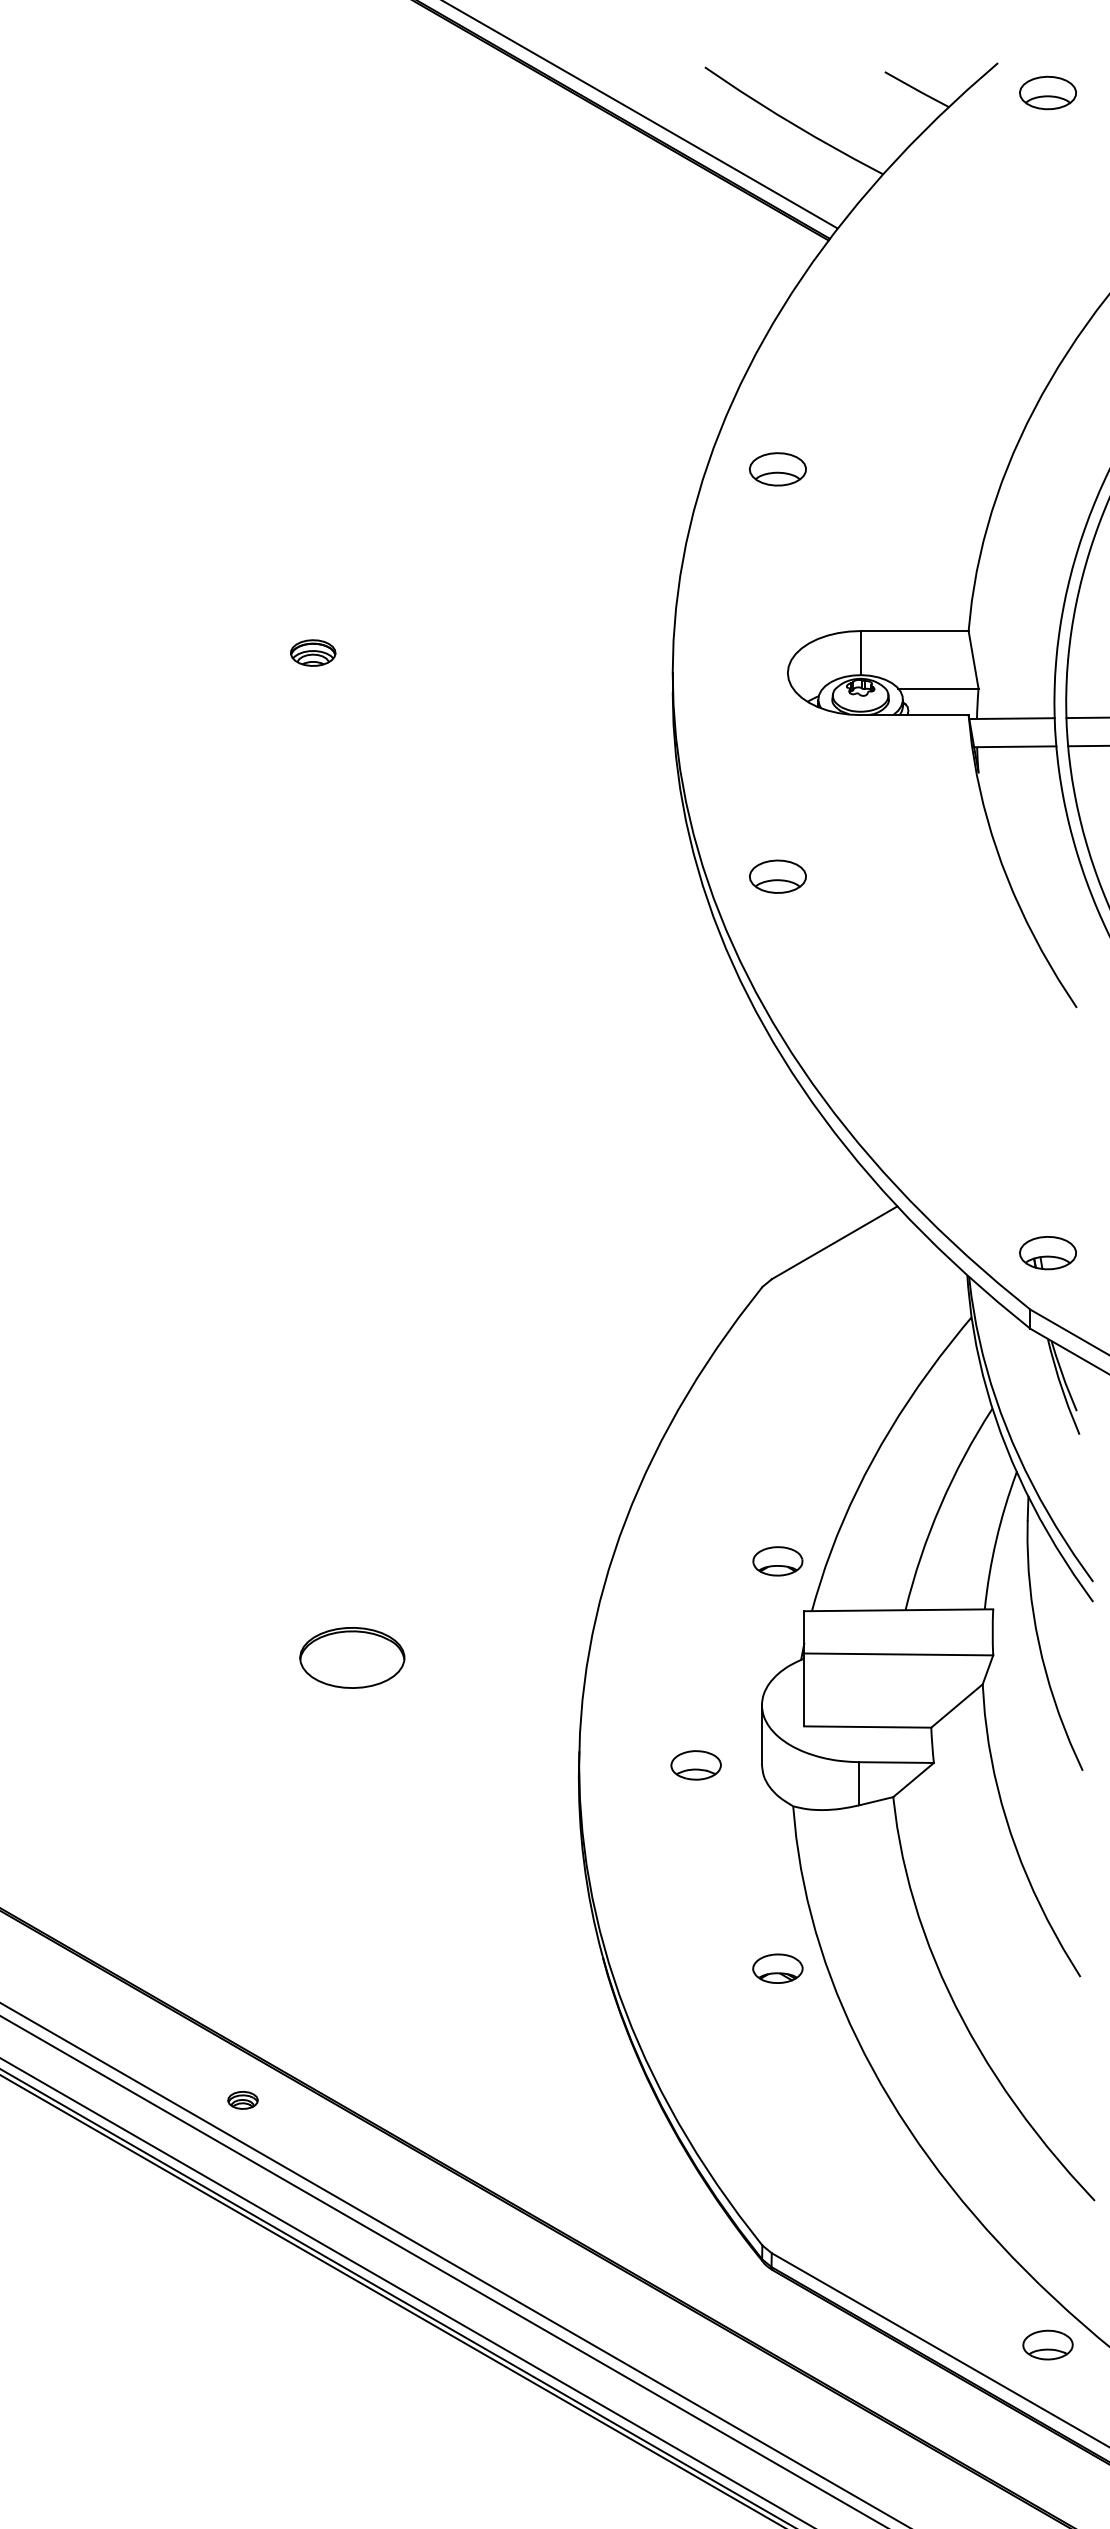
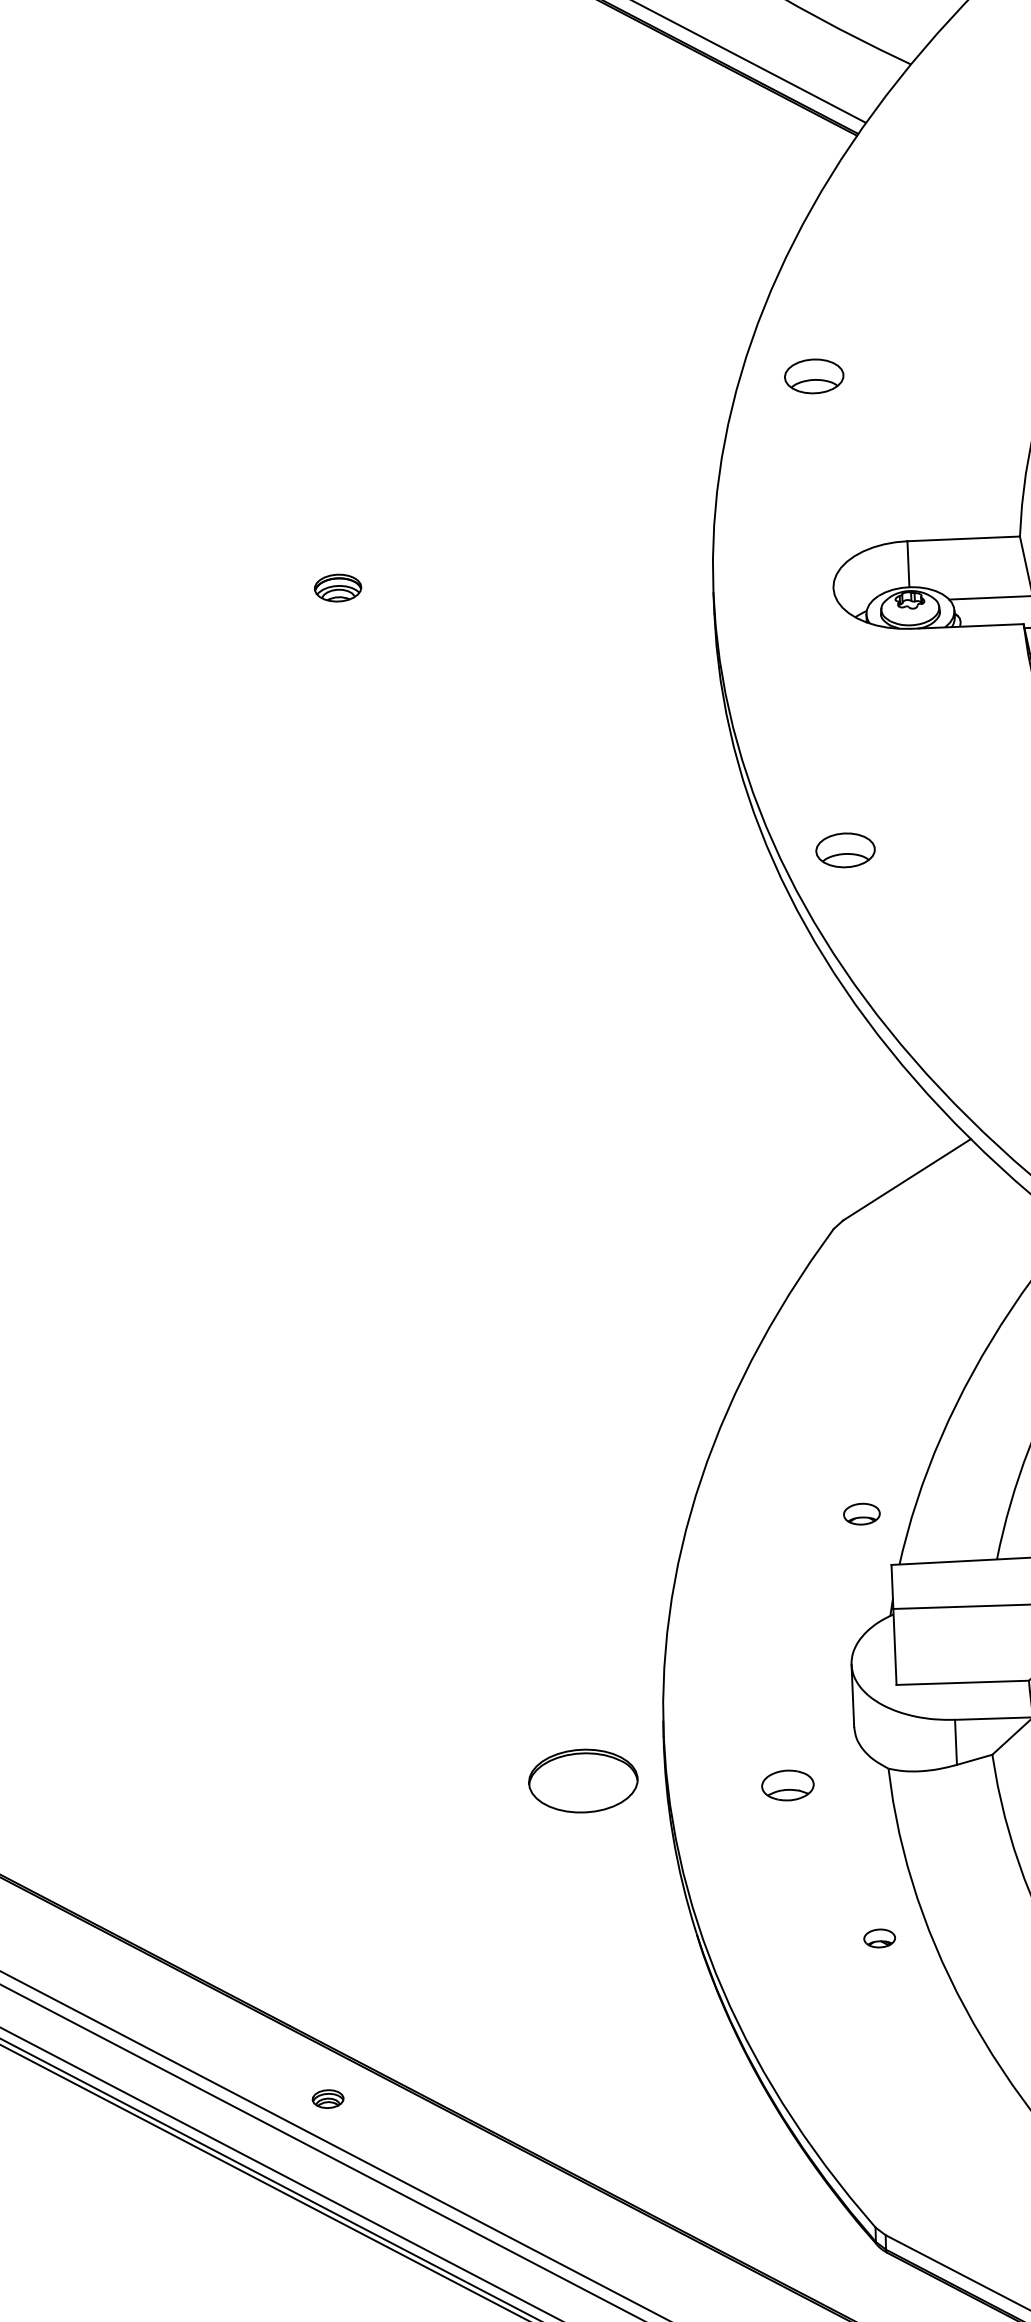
part: (777, 876) -> (845, 850), moved
part: (777, 1561) -> (861, 1514), size x0.7
part: (352, 1657) -> (583, 1780), moved
part: (695, 1765) -> (787, 1785), moved
part: (777, 1968) -> (879, 1938), size x0.6

